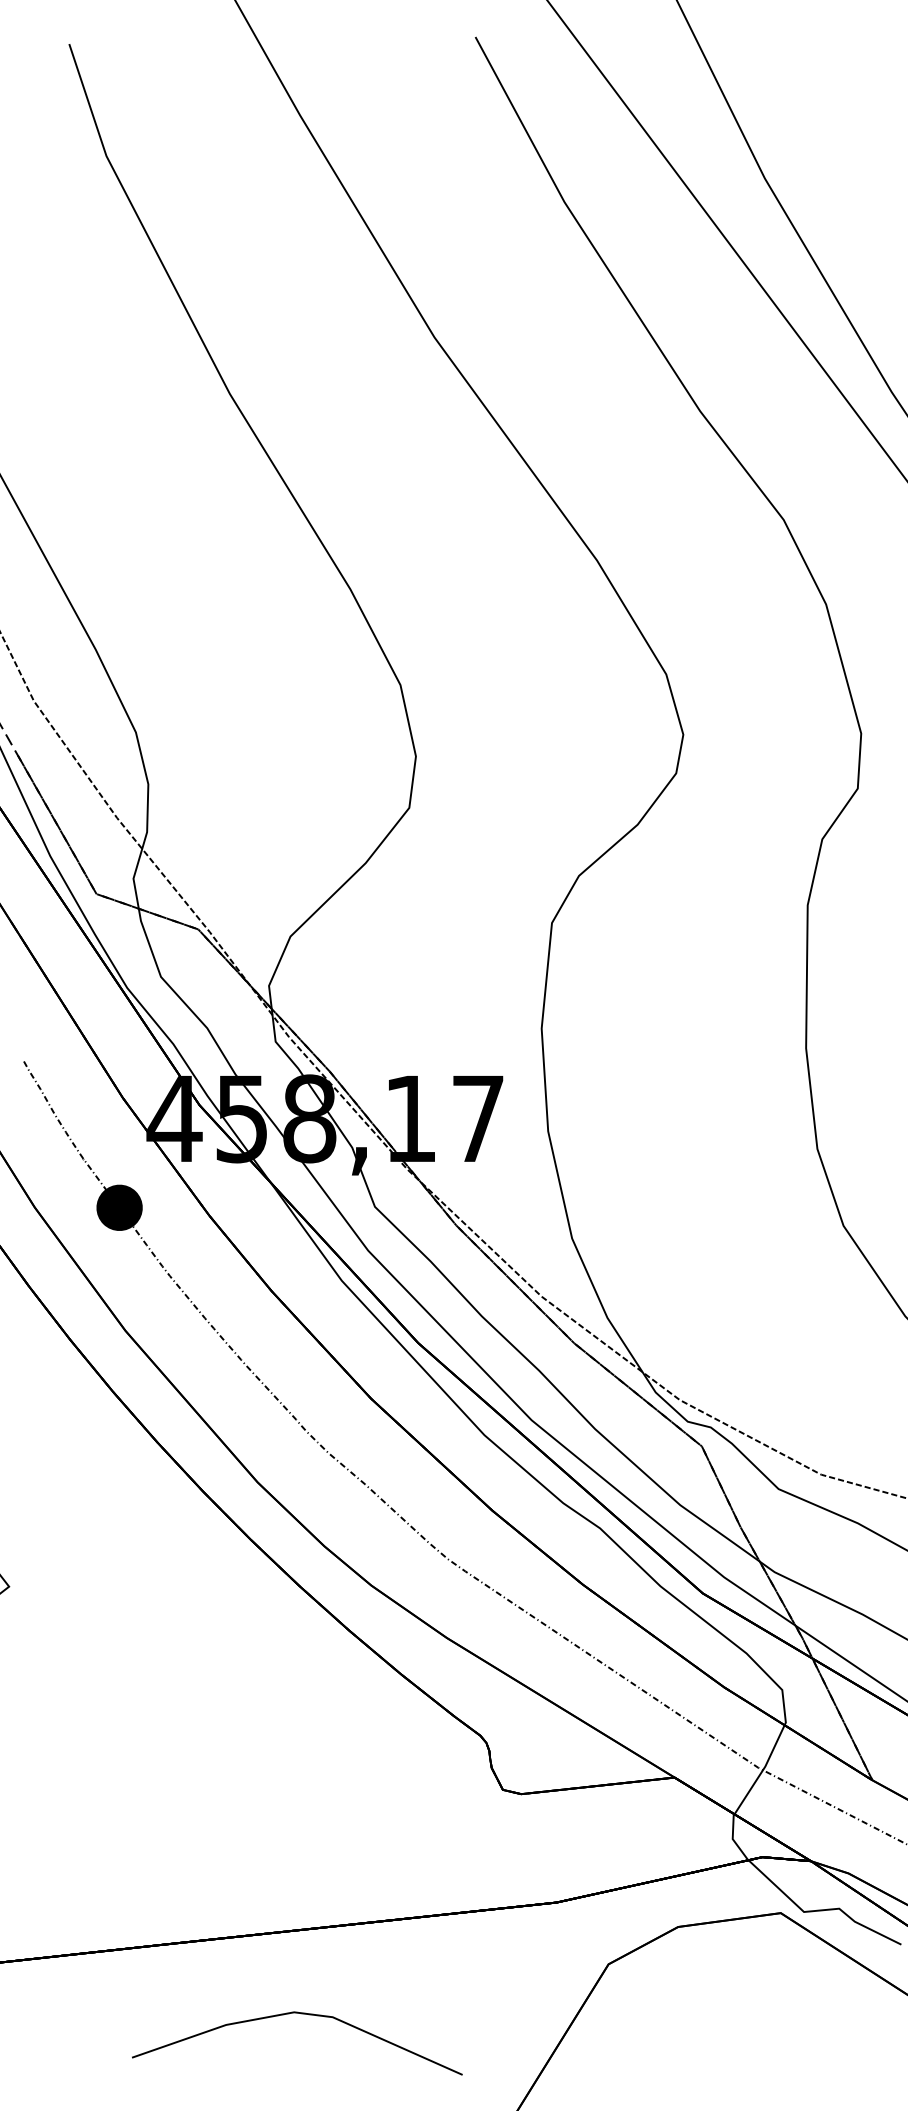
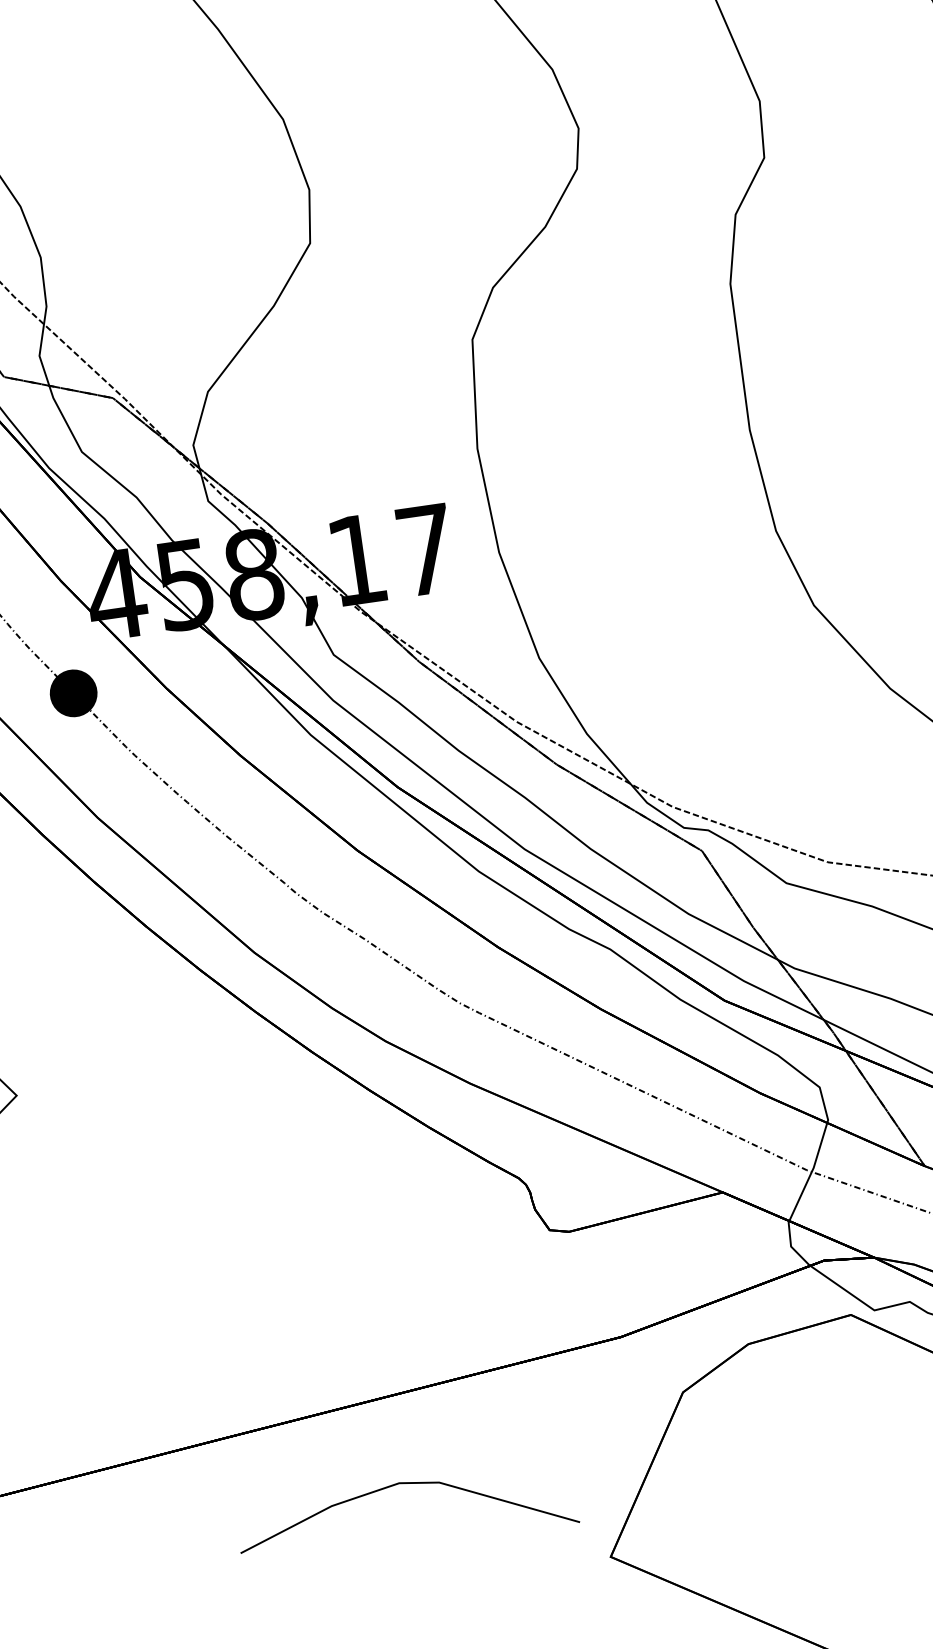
line: (301, 2014) -> (407, 1484), moved

